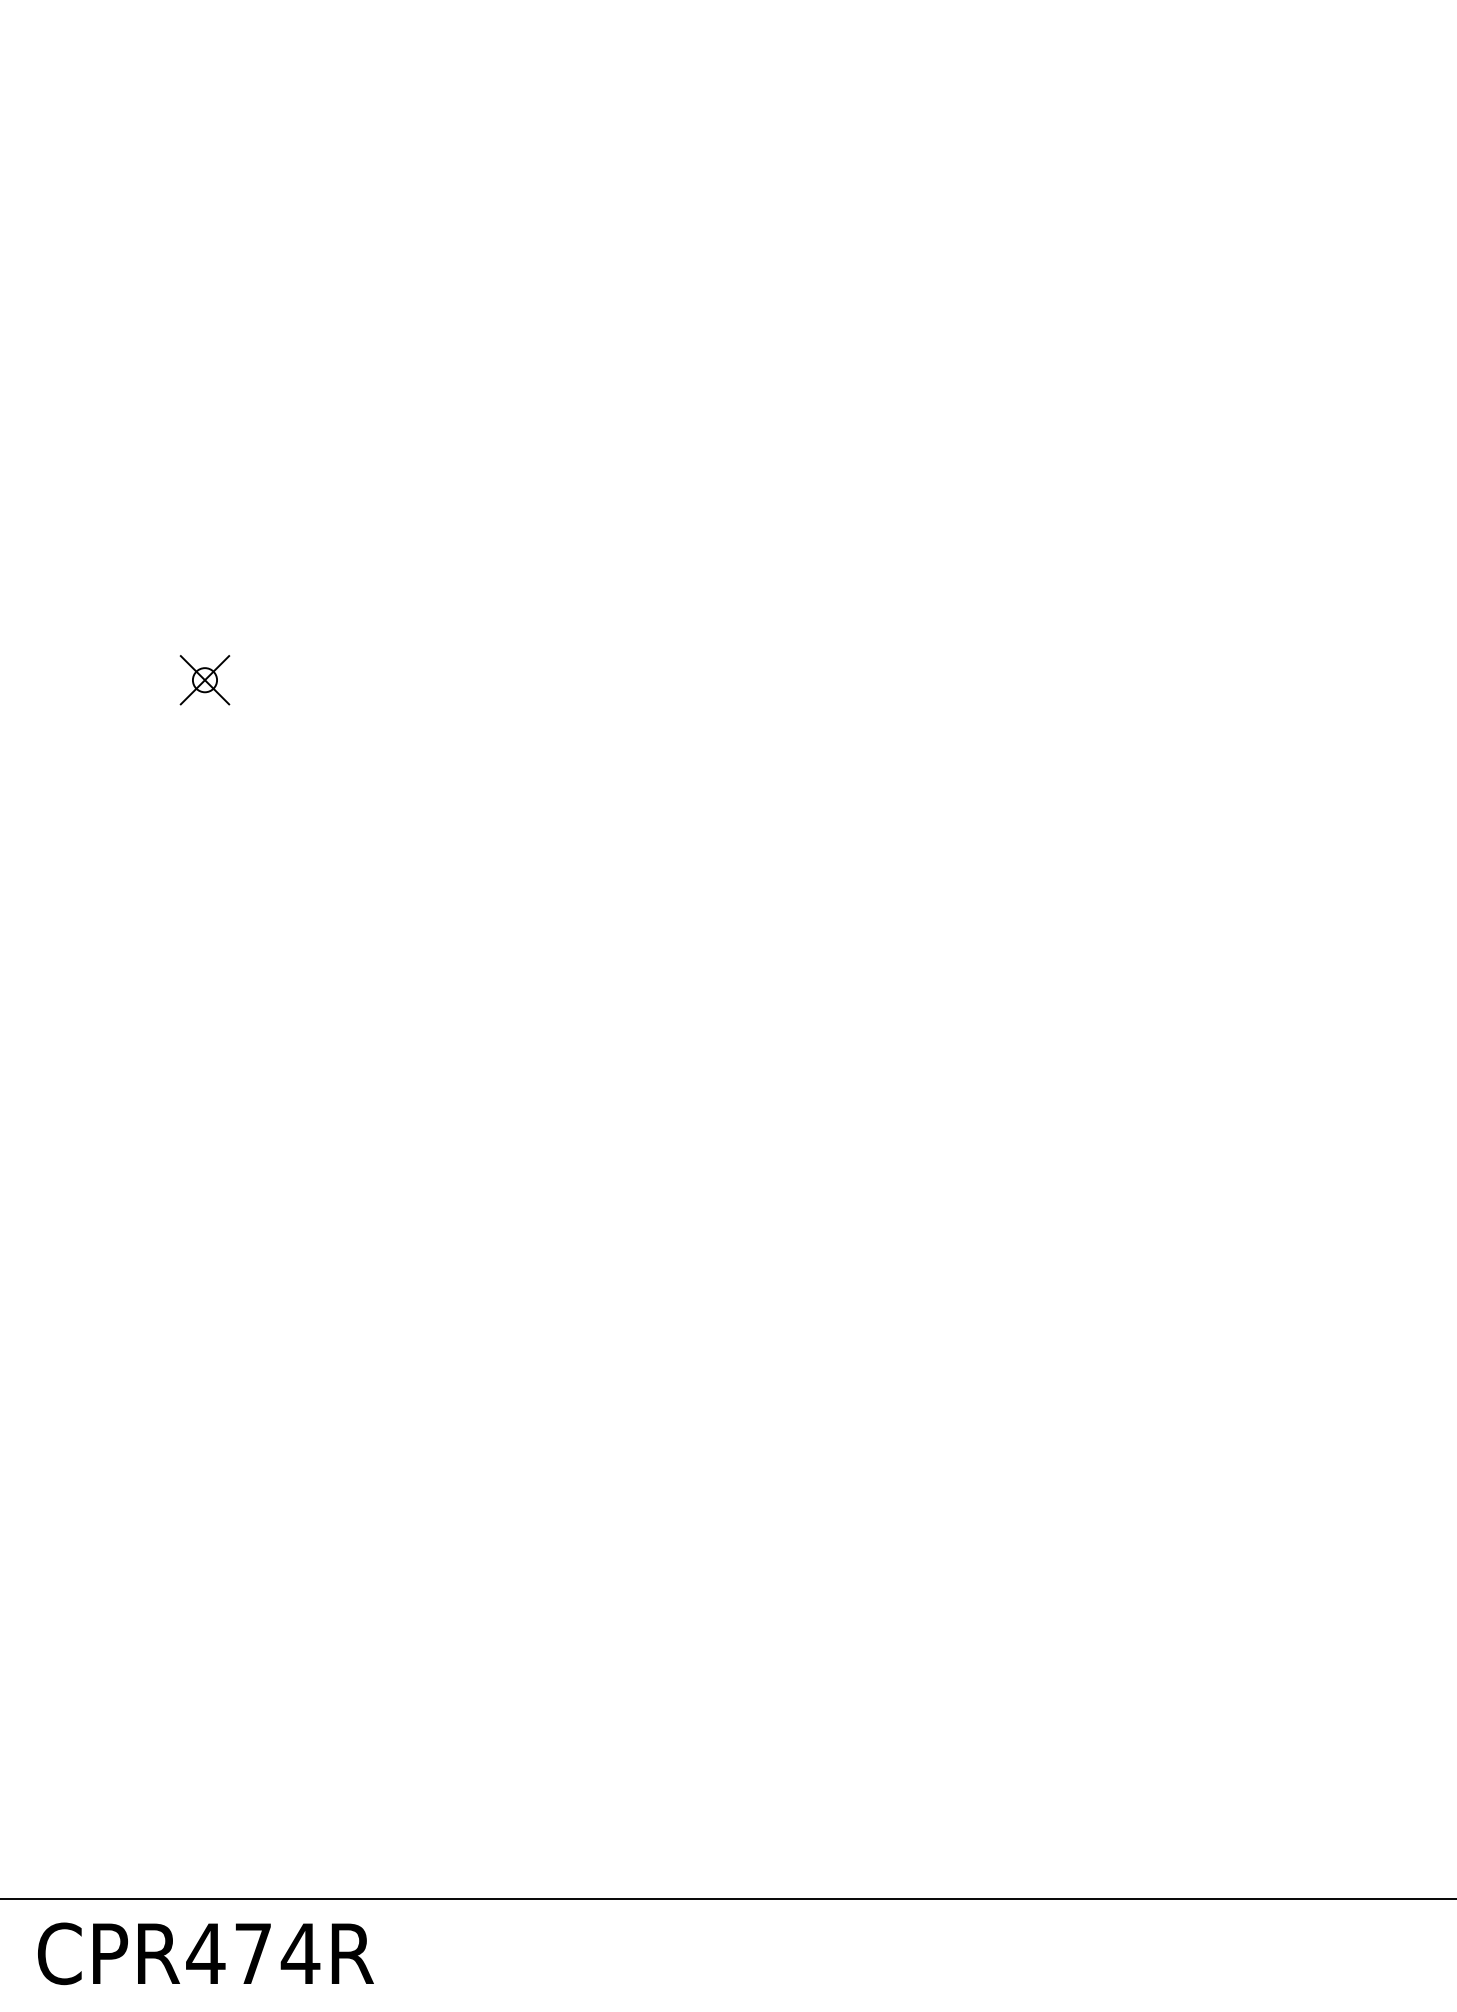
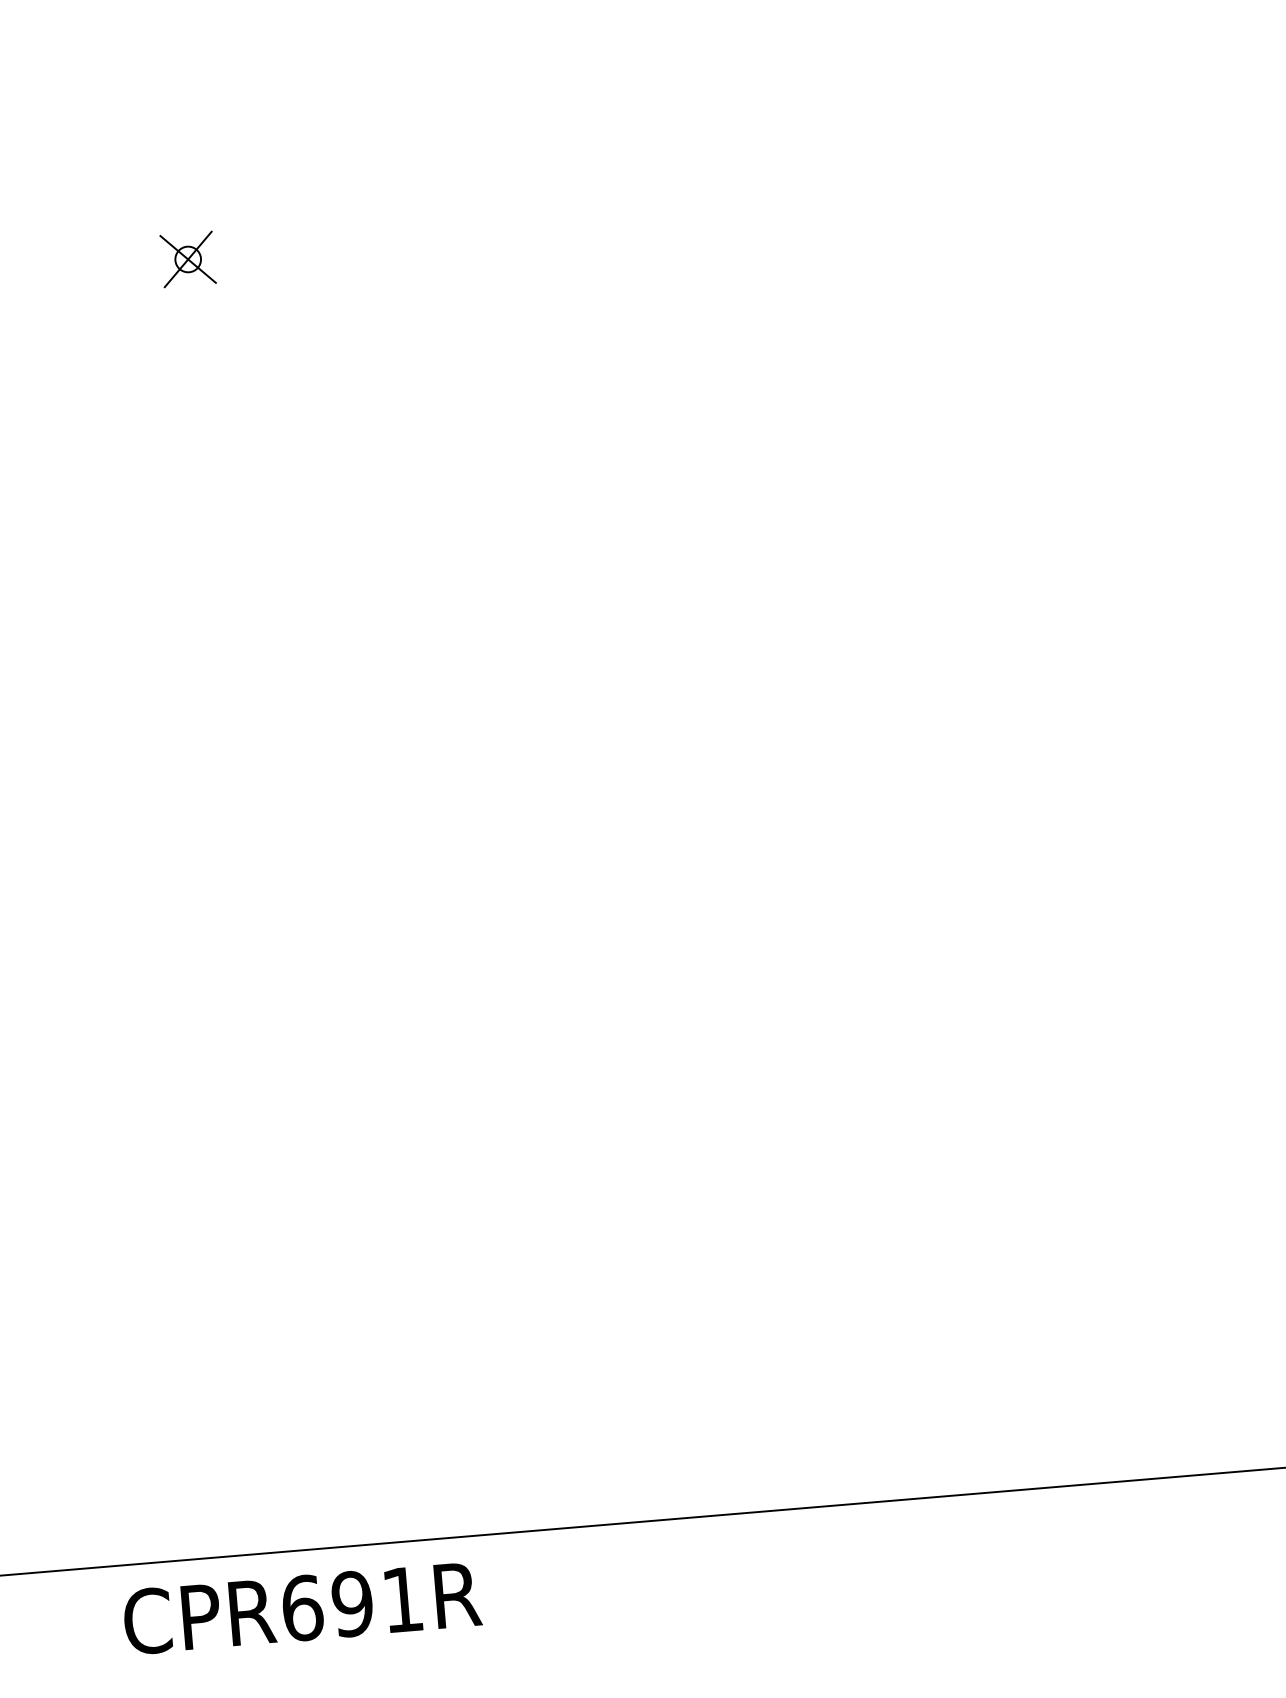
text: (253, 1953) -> (352, 1603), CPR474R -> CPR691R

